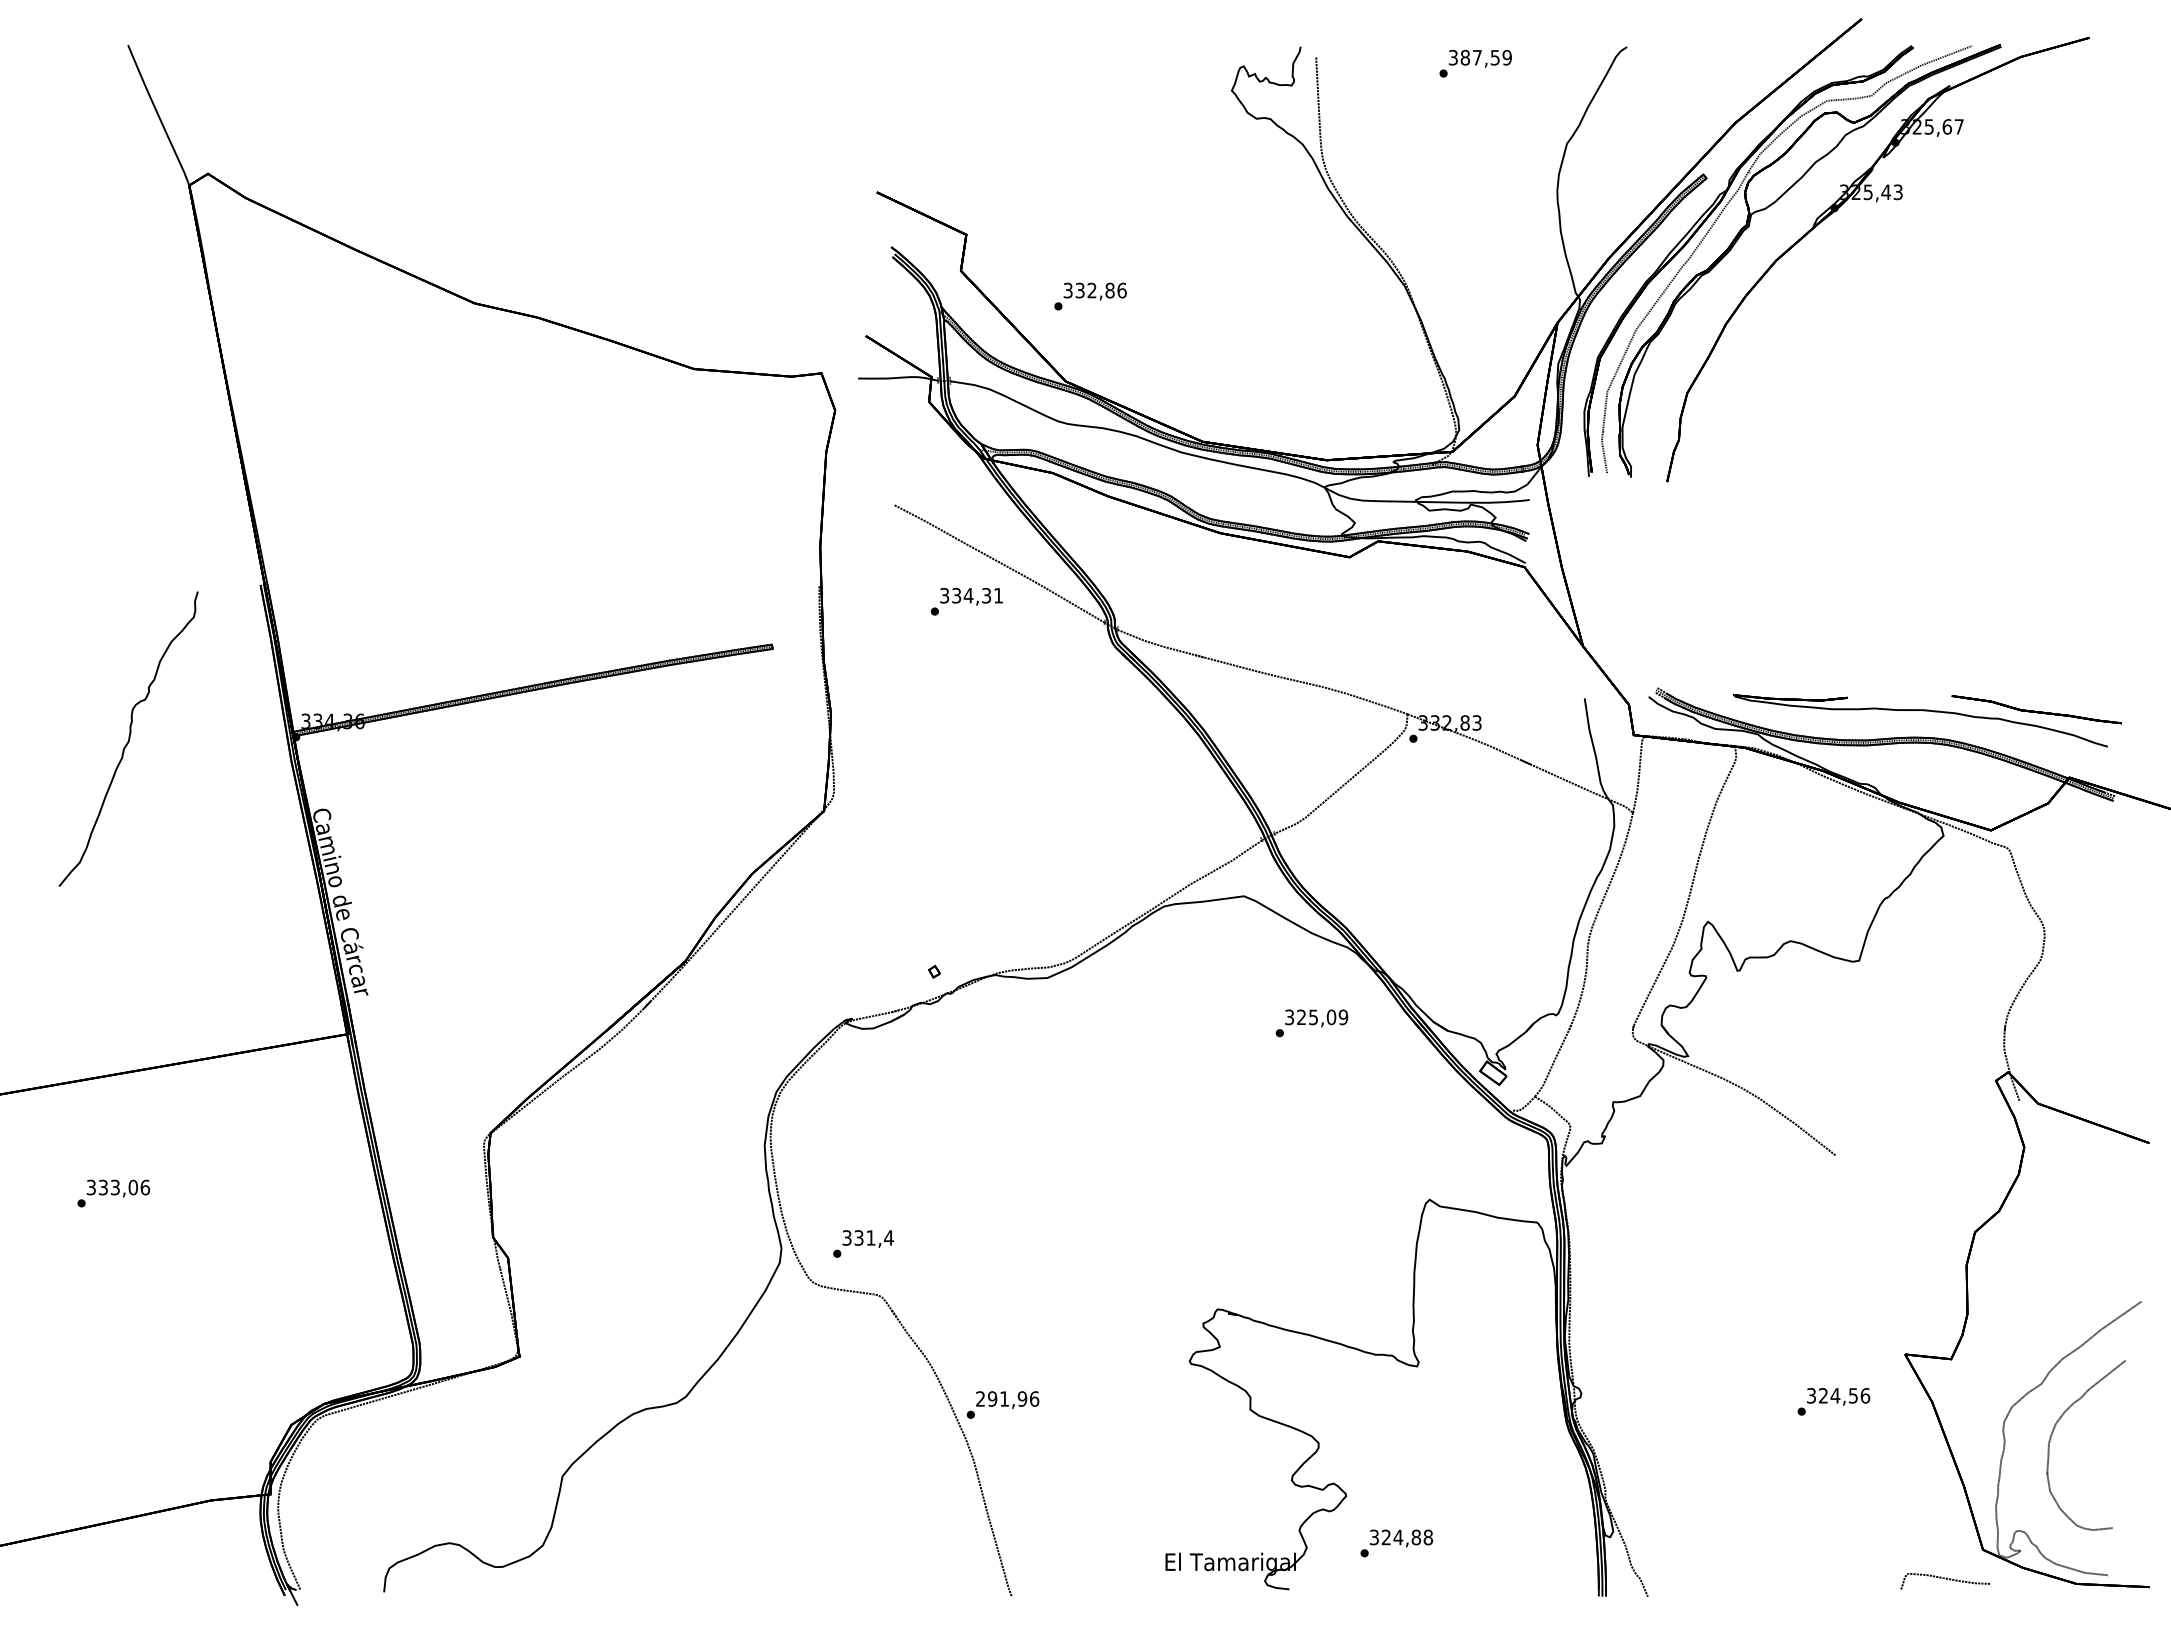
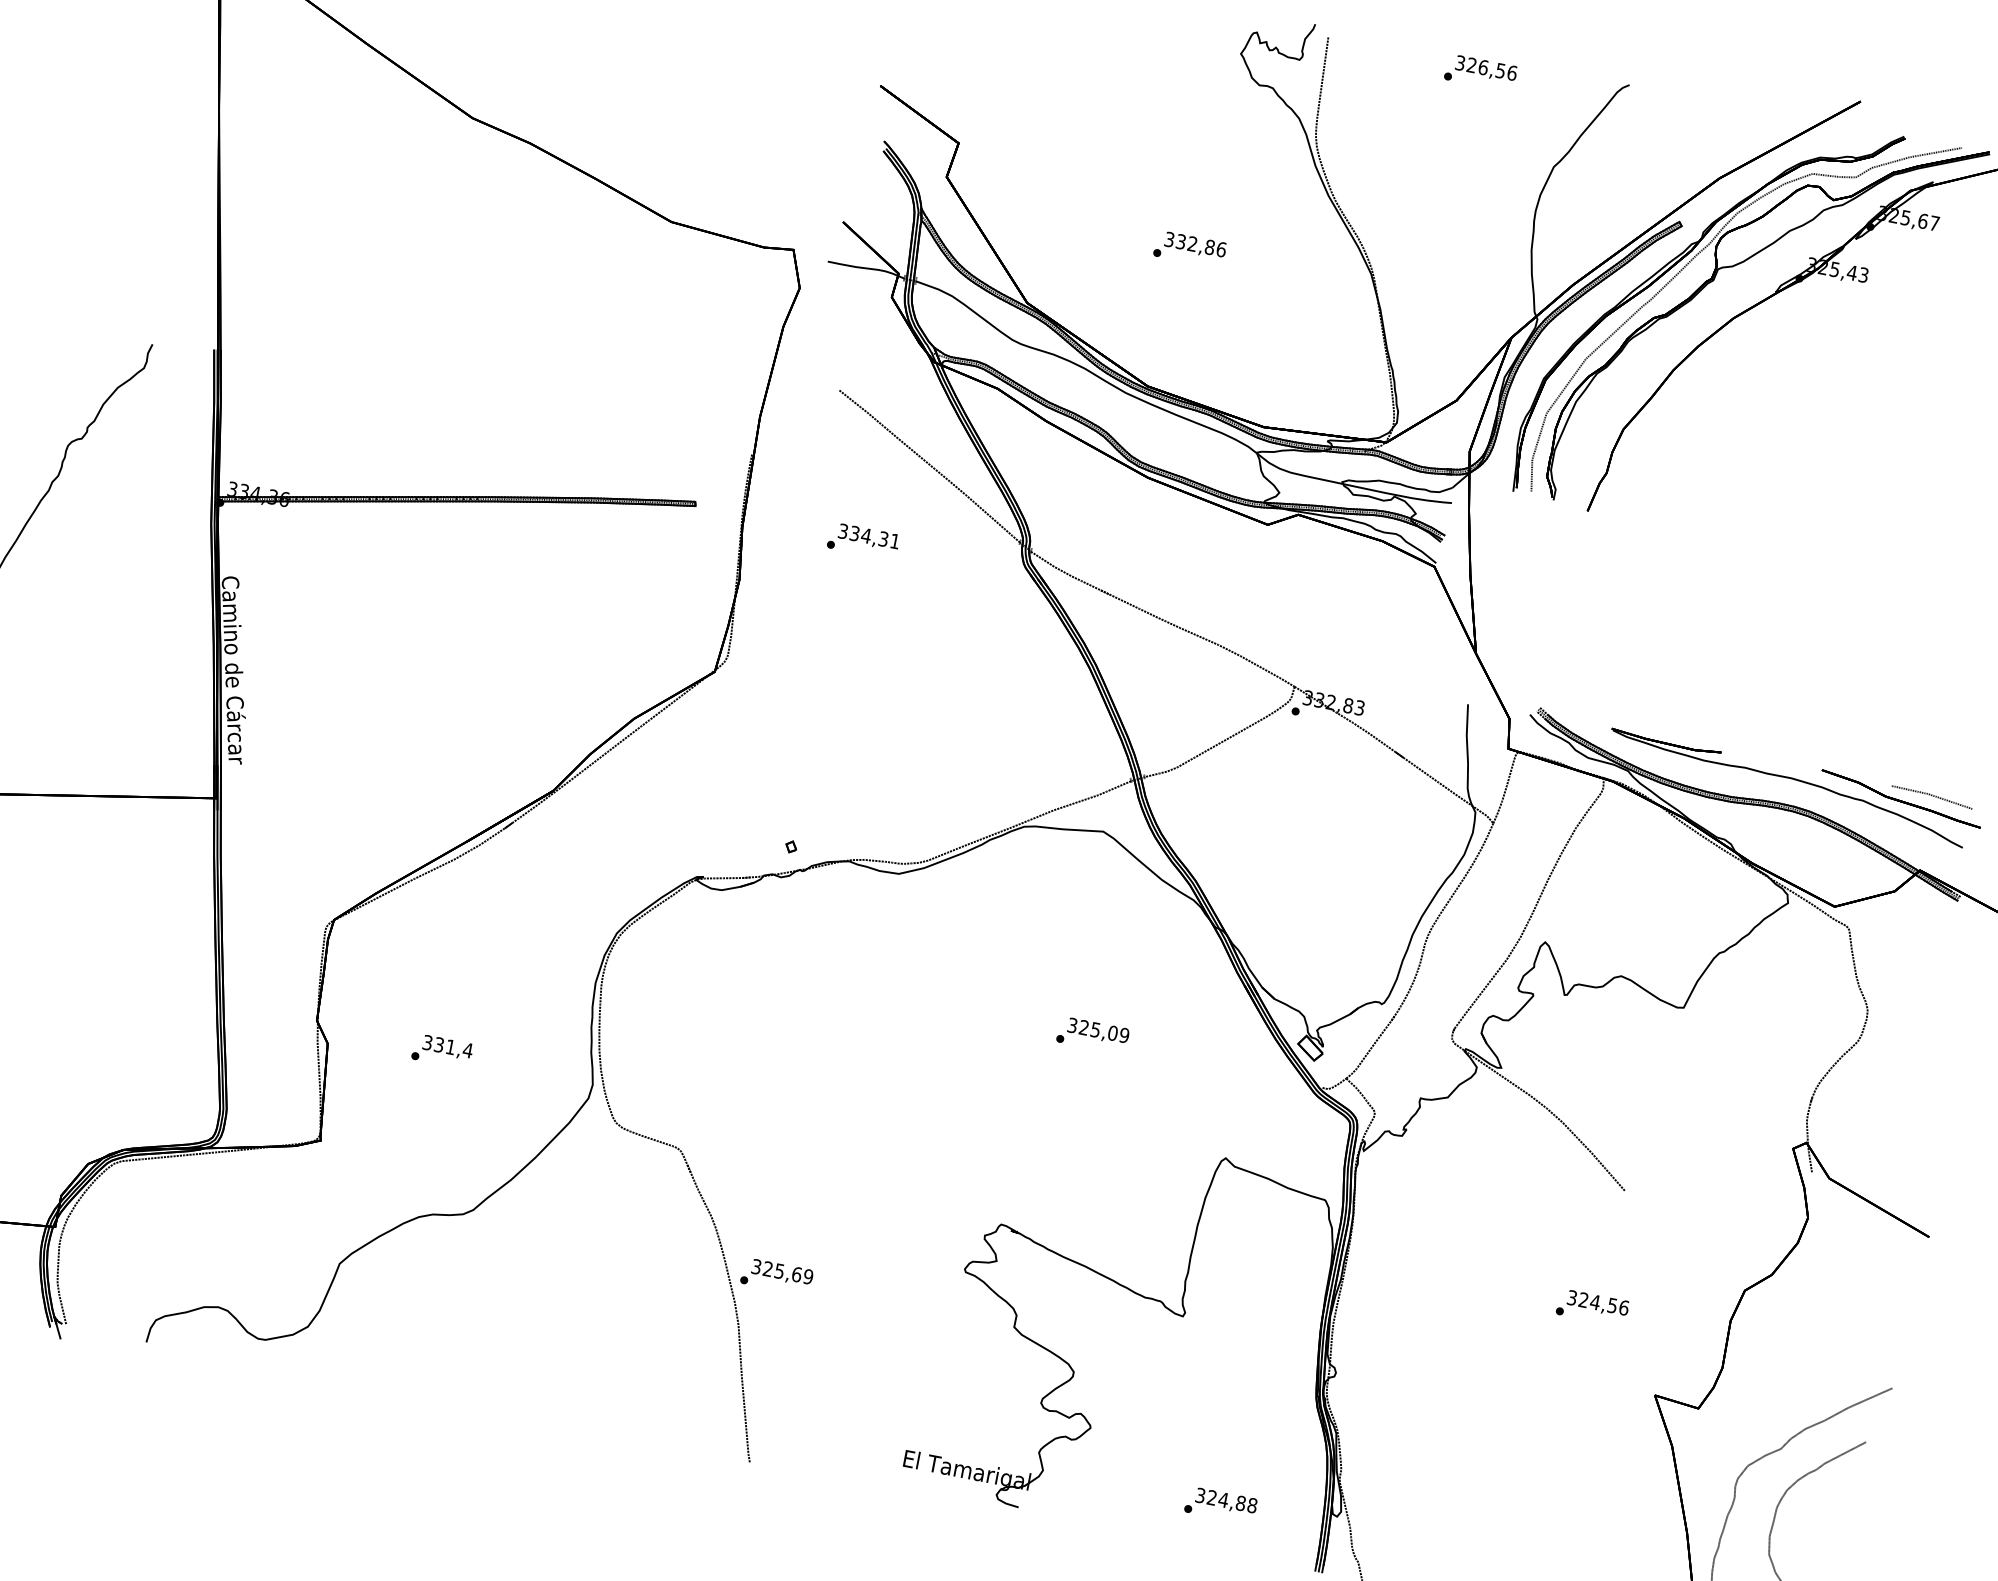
text: (1486, 57) -> (1492, 69), 387,59 -> 326,56
text: (1090, 296) -> (1189, 249), moved
text: (966, 601) -> (863, 541), moved
curve: (2066, 700) -> (1931, 795), added
text: (1311, 1023) -> (1092, 1035), moved
text: (863, 1243) -> (442, 1051), moved
text: (1007, 1398) -> (782, 1271), 291,96 -> 325,69
text: (1833, 1401) -> (1592, 1307), moved
text: (1396, 1543) -> (1220, 1505), moved

